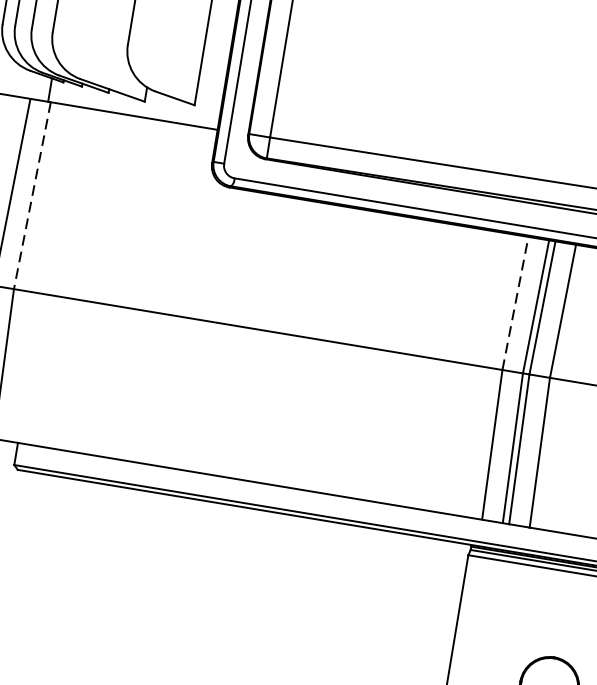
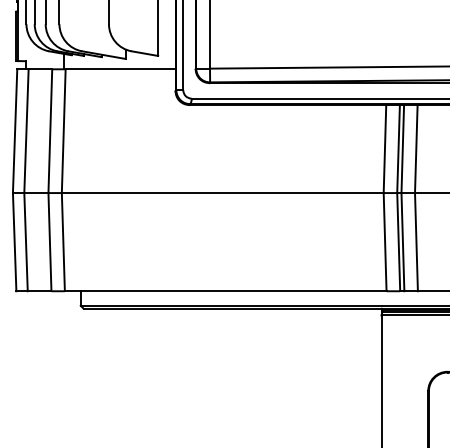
line: (31, 196) -> (63, 131), dashed -> solid
line: (514, 304) -> (384, 149), dashed -> solid

